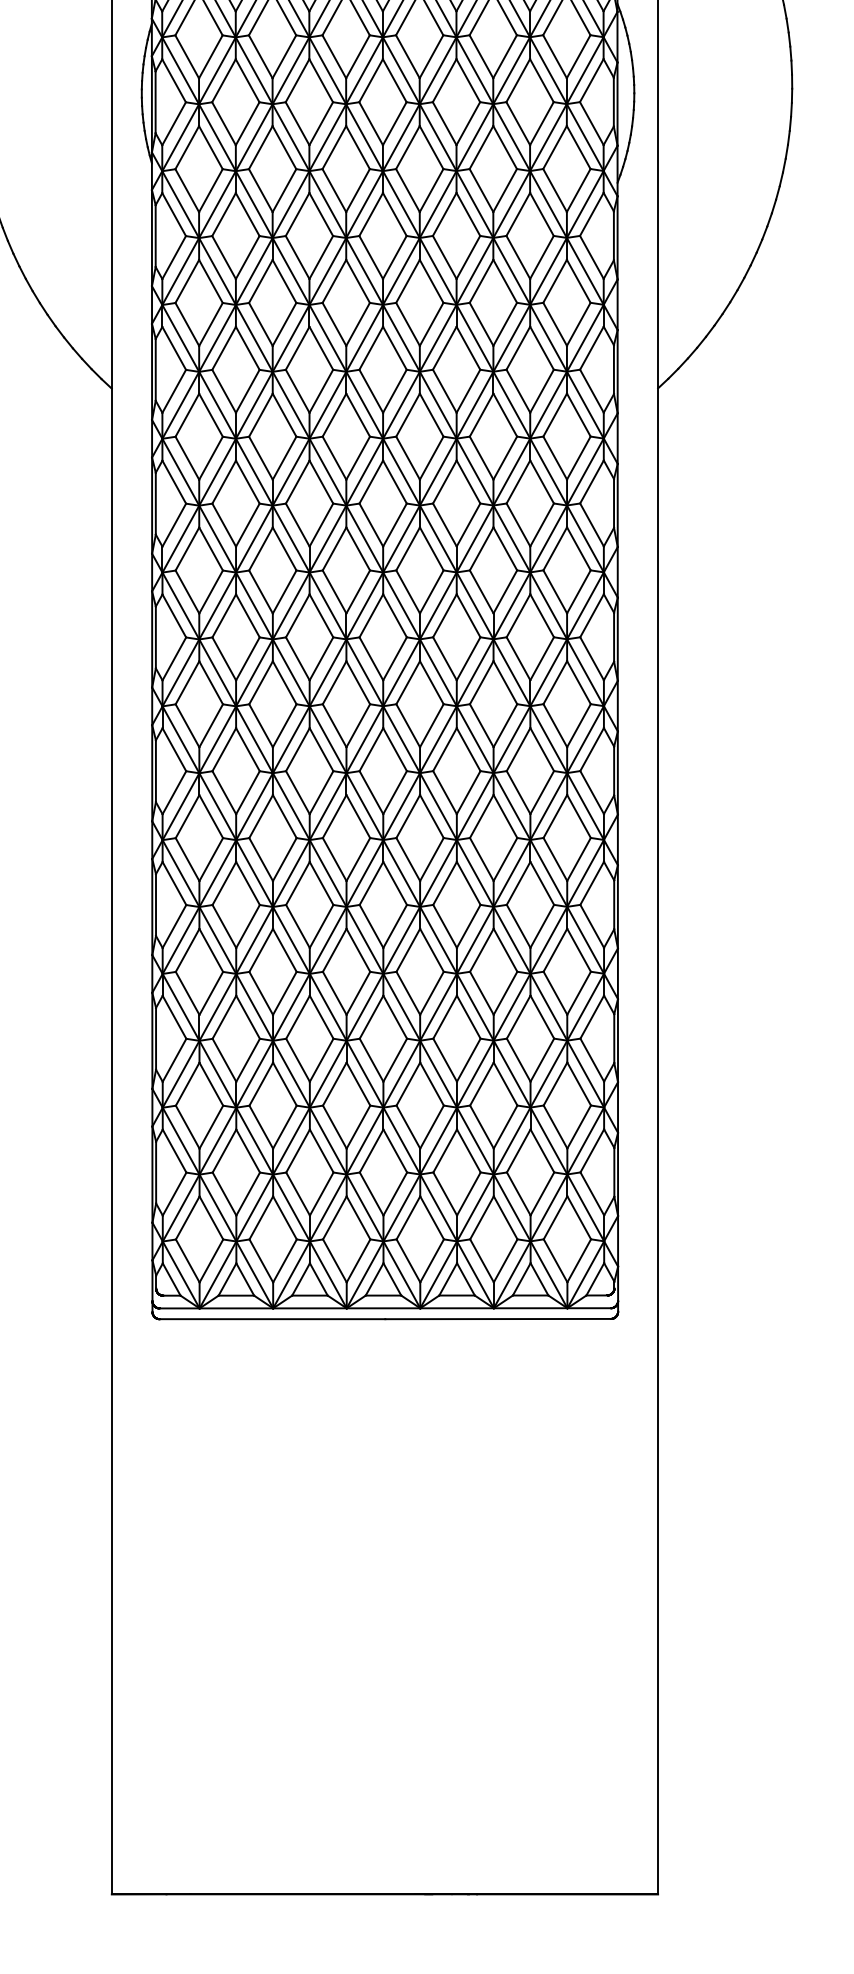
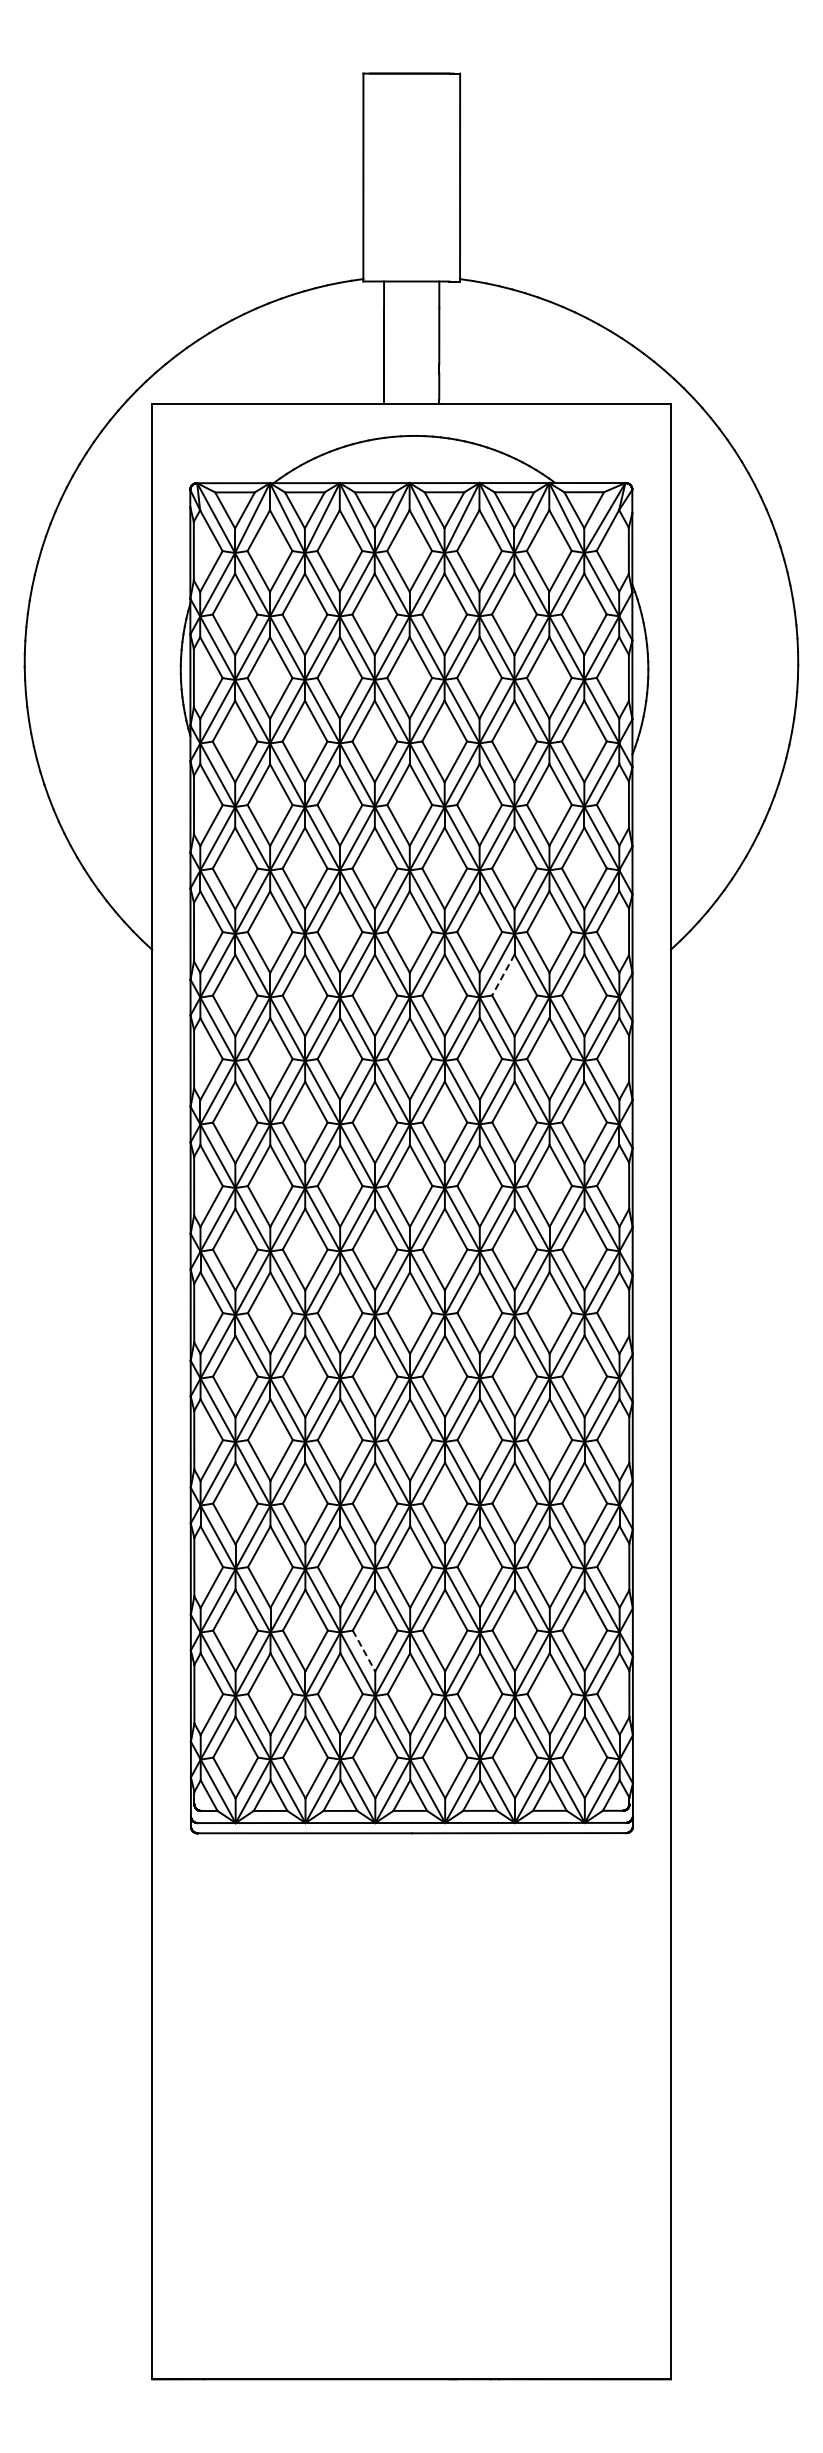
line: (481, 415) -> (503, 975), solid -> dashed
line: (335, 1127) -> (364, 1651), solid -> dashed

